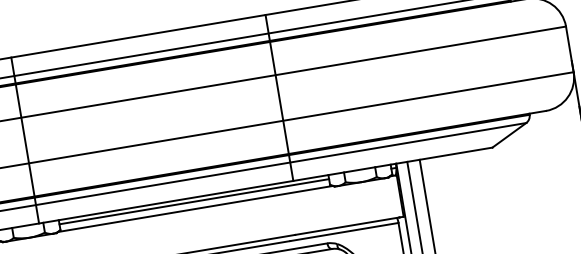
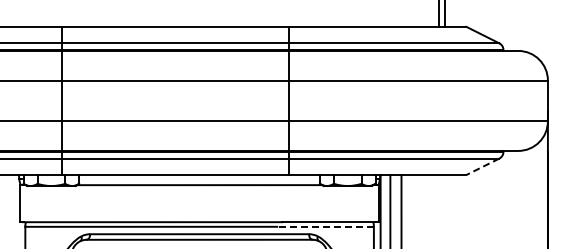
line: (509, 136) -> (482, 167), solid -> dashed
line: (194, 201) -> (199, 178), removed
line: (344, 231) -> (325, 226), solid -> dashed

